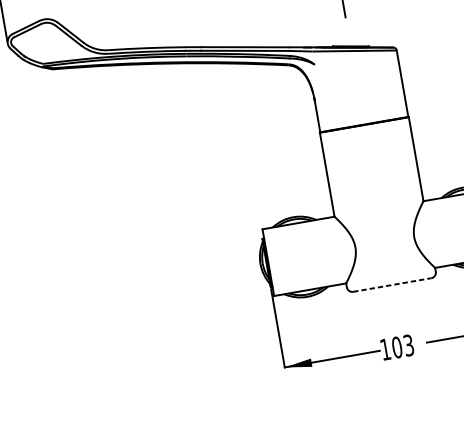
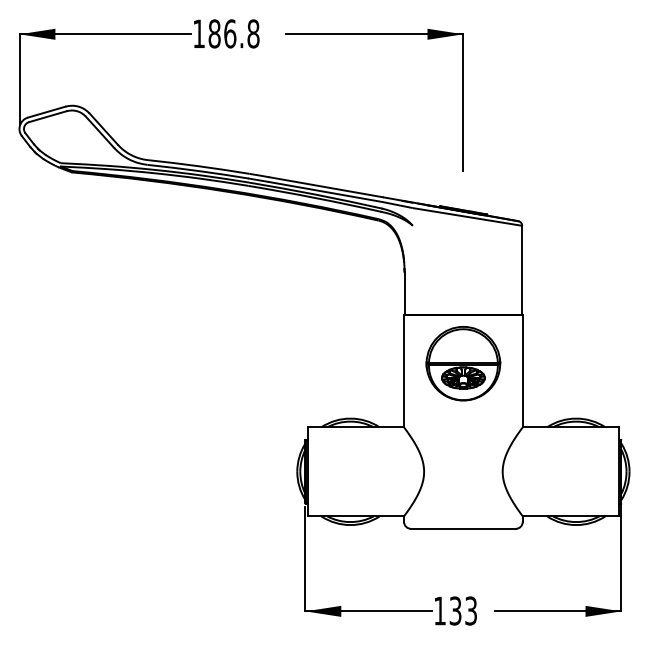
part: (370, 161) -> (463, 363), added
line: (392, 284) -> (463, 528), dashed -> solid
text: (397, 347) -> (455, 610), 103 -> 133

